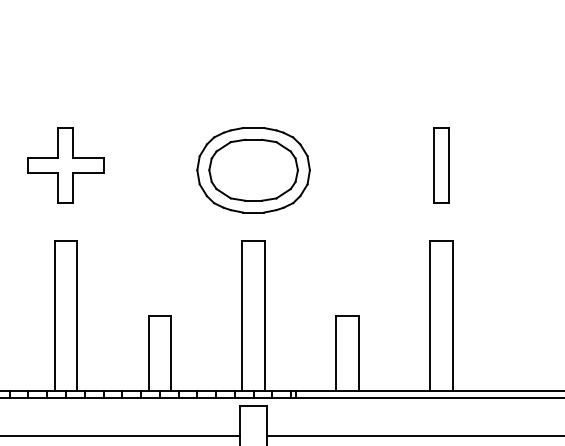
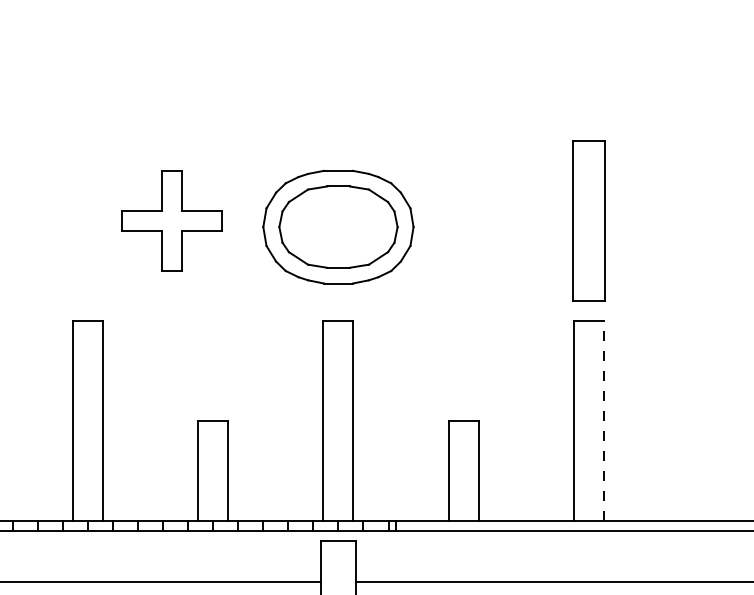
part: (65, 165) -> (171, 220), moved
part: (441, 165) -> (589, 220), size x1.6
line: (452, 315) -> (603, 420), solid -> dashed

